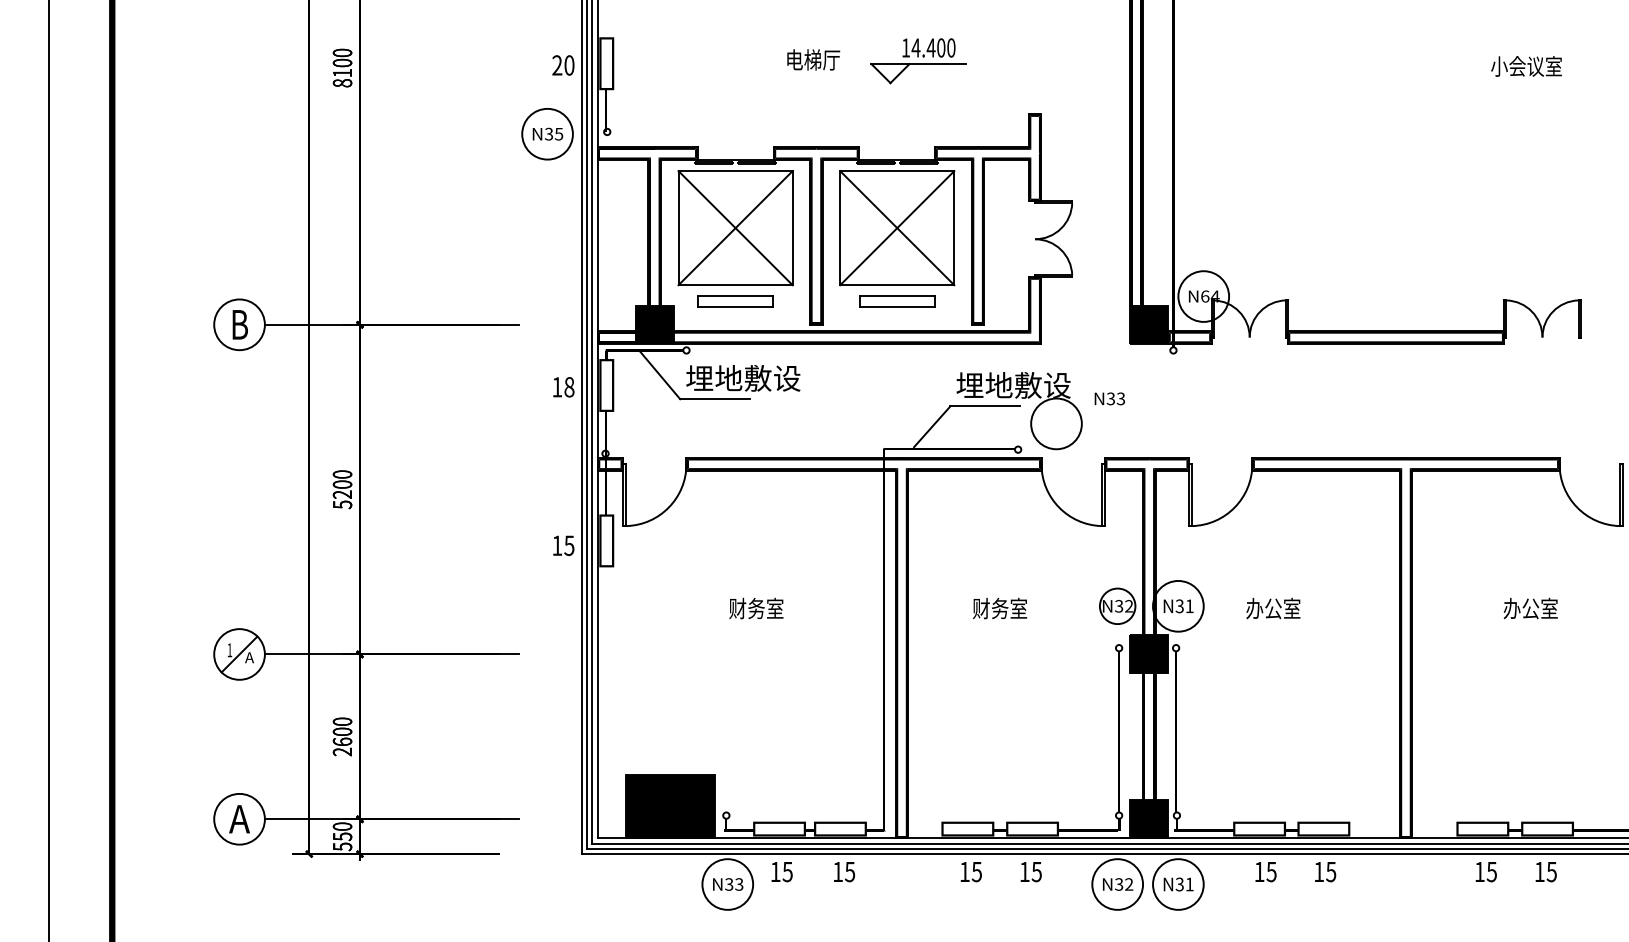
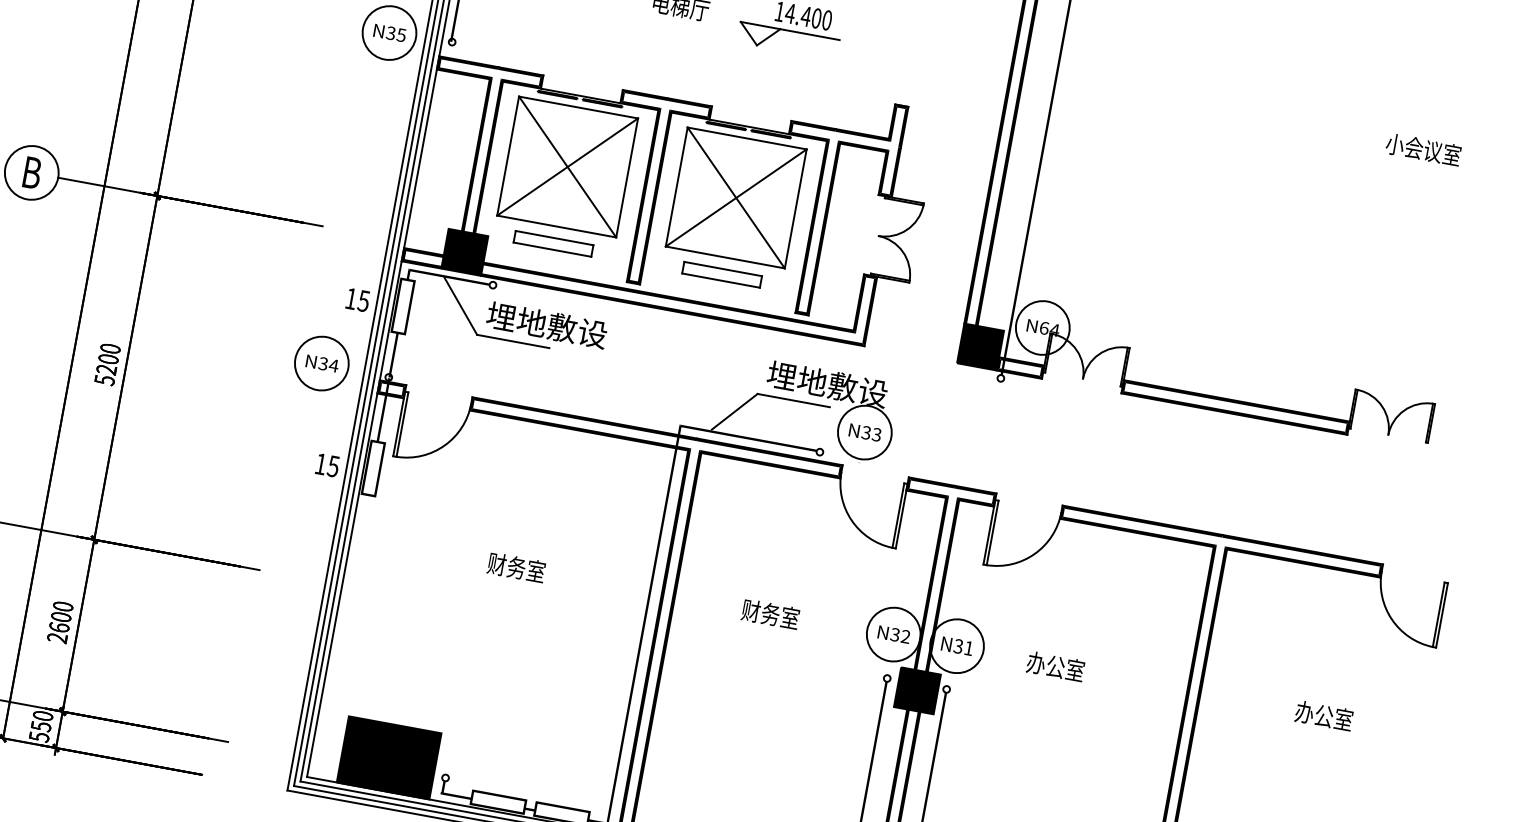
text: (569, 387) -> (363, 301), 18 -> 15
text: (1109, 398) -> (864, 432), moved
part: (540, 452) -> (321, 363), added
circle: (1117, 605) -> (893, 633), size x1.43

